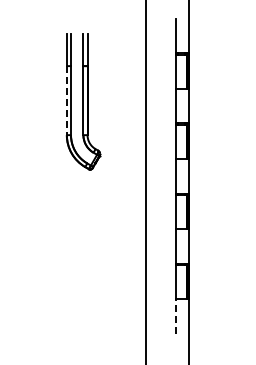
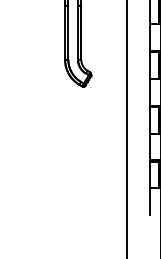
line: (66, 100) -> (64, 32), dashed -> solid
line: (175, 316) -> (150, 201), dashed -> solid

